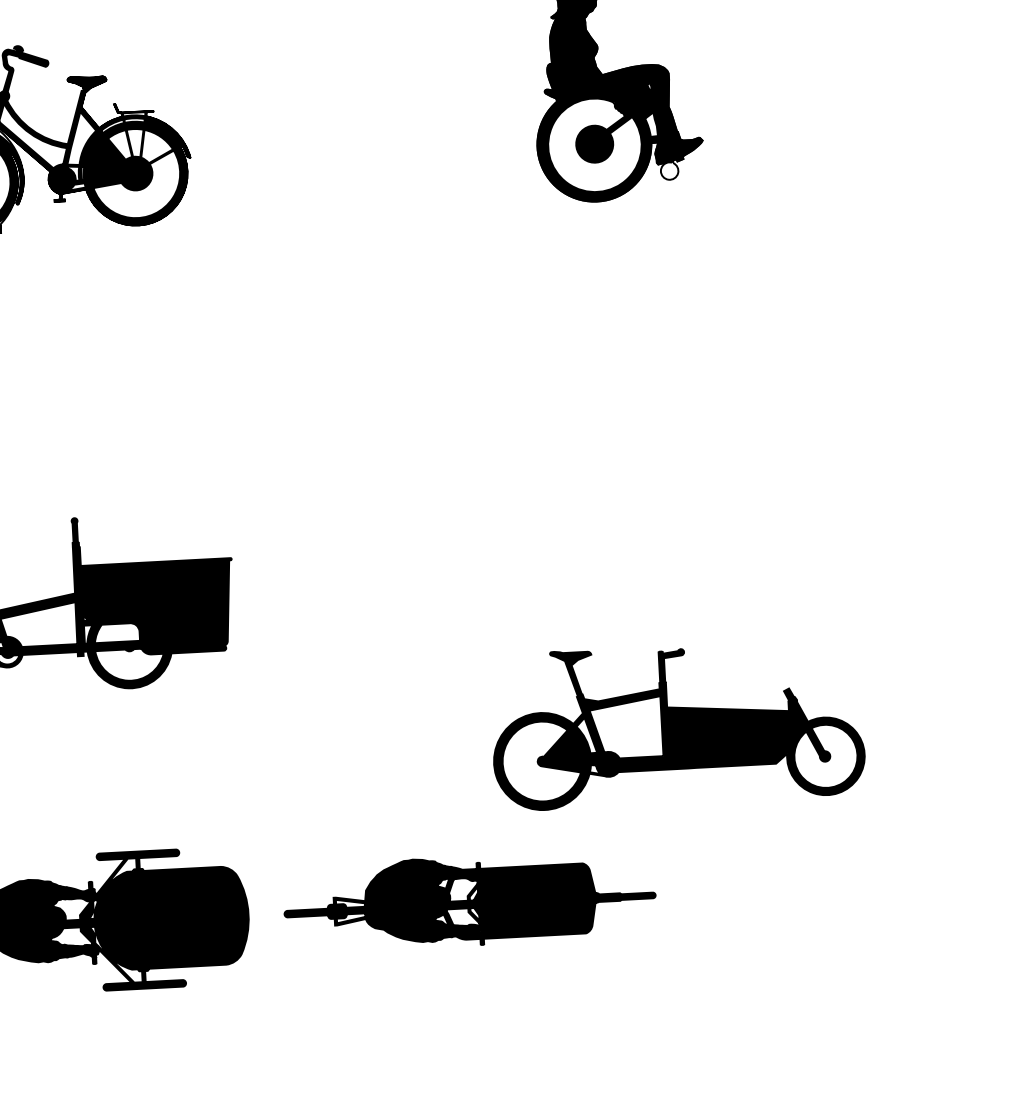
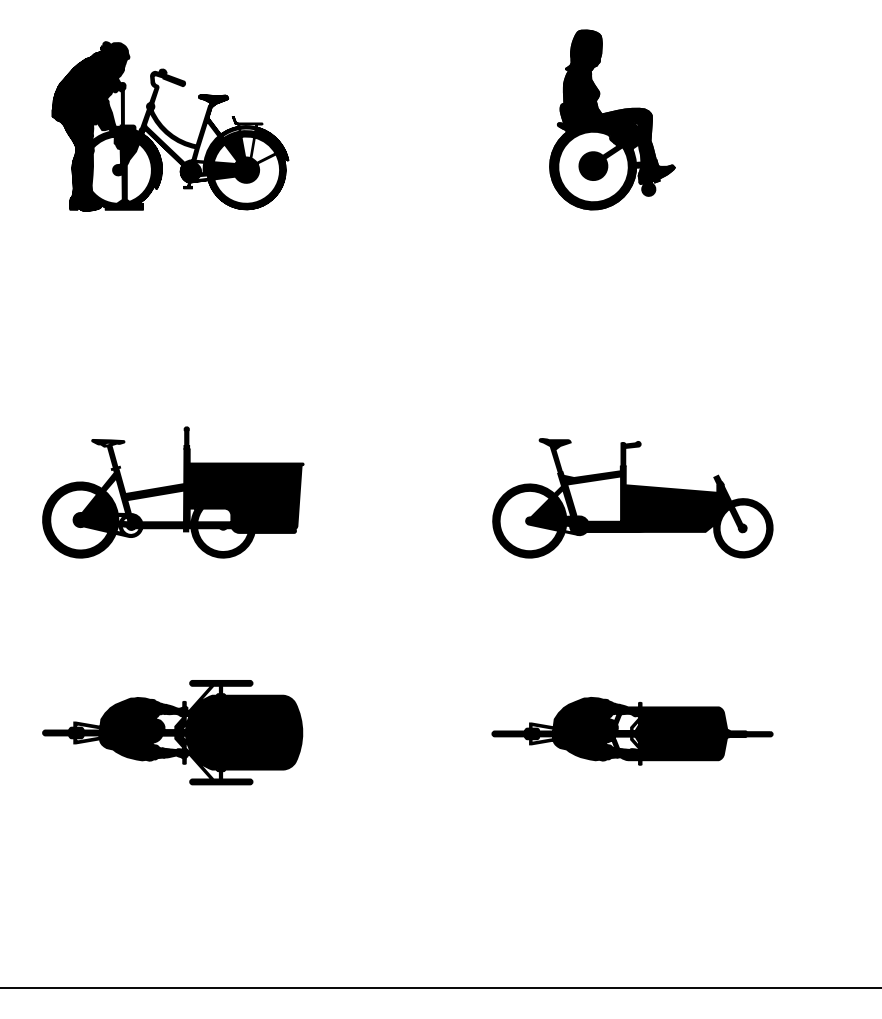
fill: (669, 169) -> (648, 188), added
part: (677, 724) -> (632, 498), moved
part: (469, 901) -> (632, 731), moved

